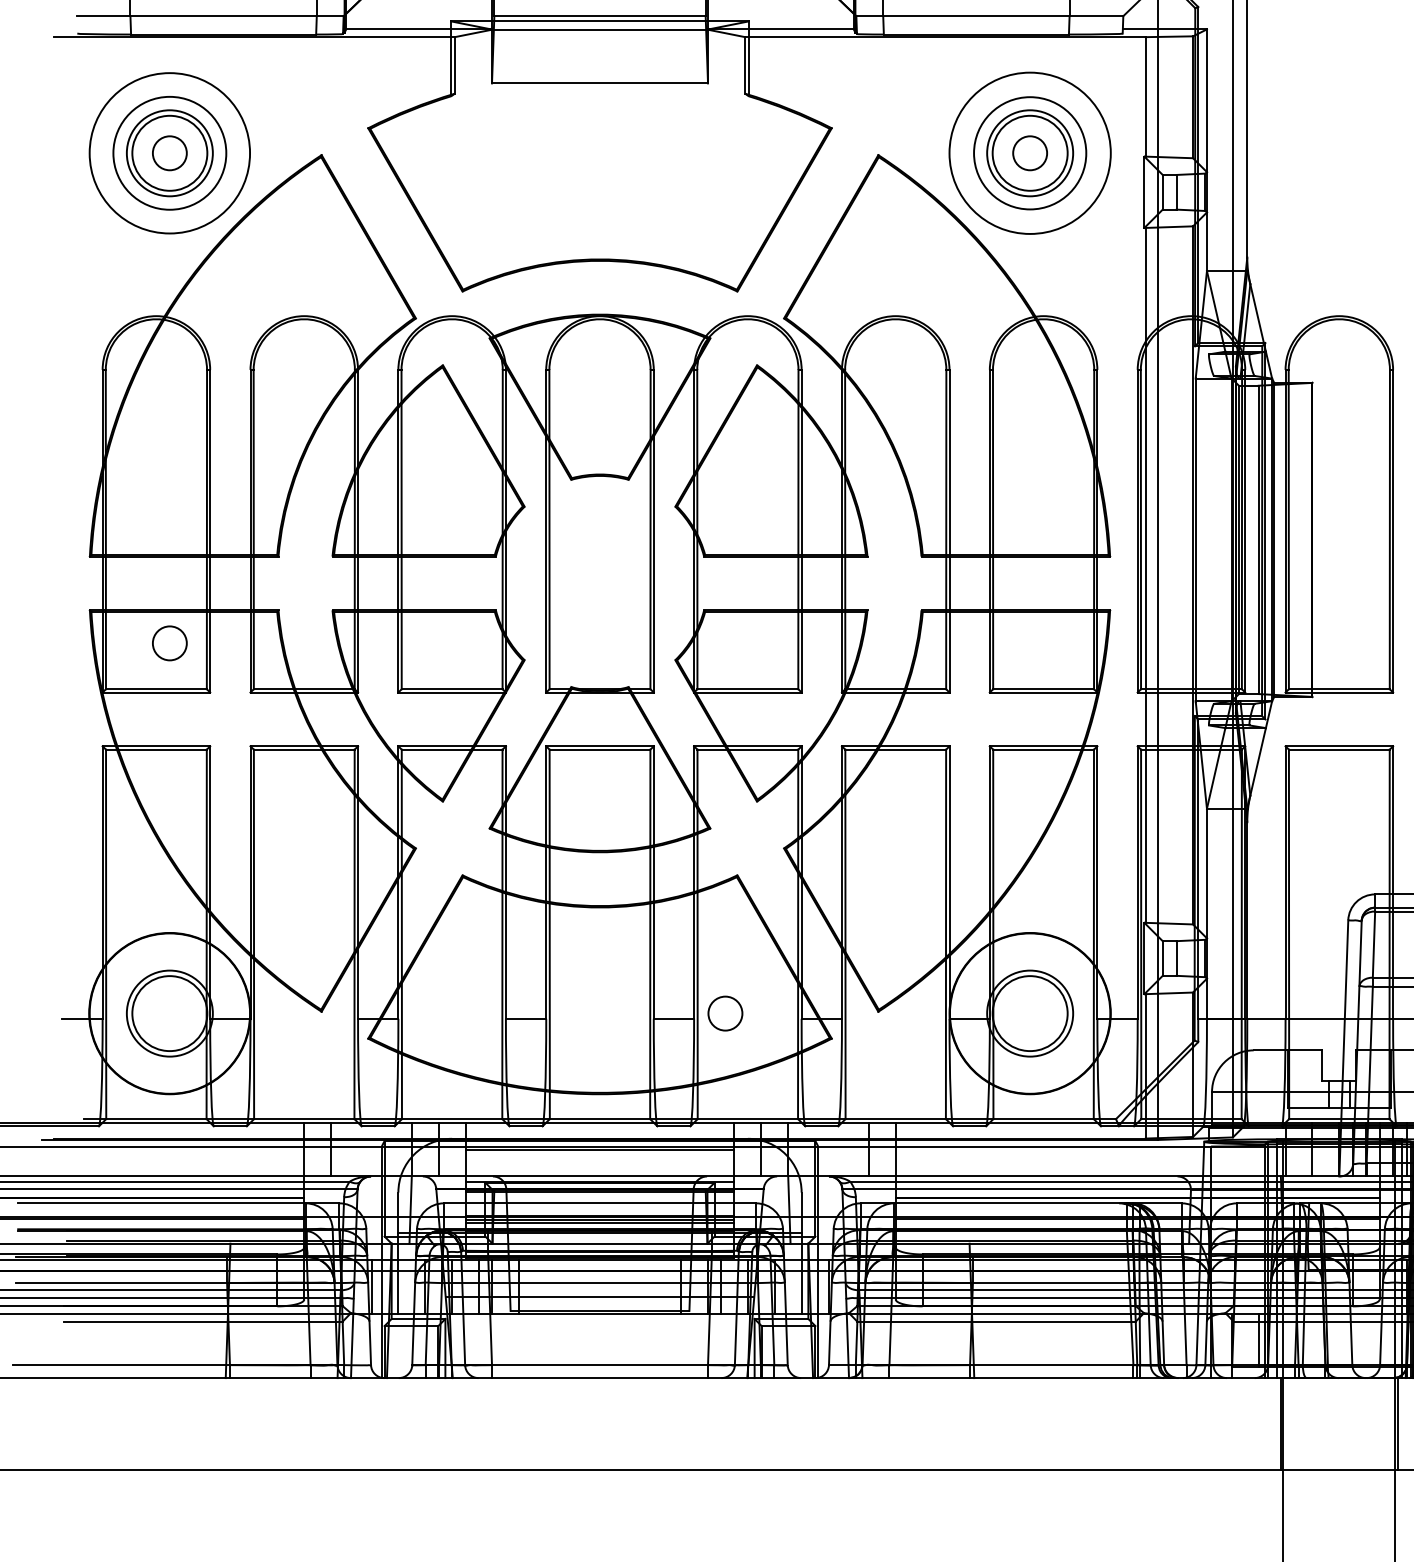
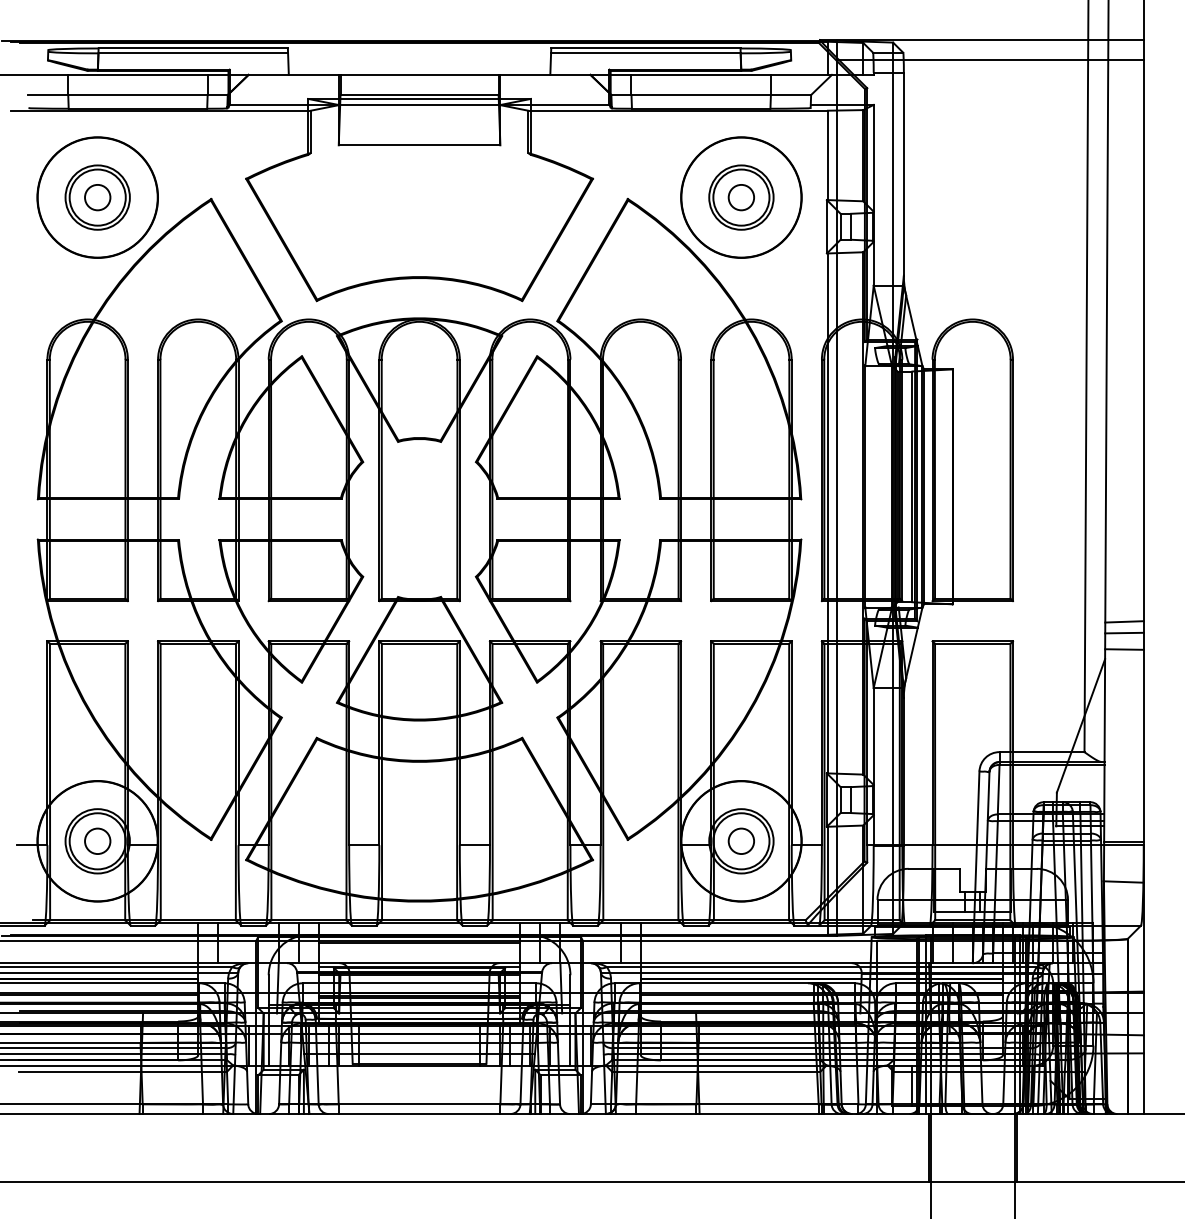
circle: (169, 153) -> (97, 197), size x1.43
circle: (1030, 153) -> (741, 197), size x1.43
circle: (169, 642) -> (97, 840), moved
circle: (724, 1012) -> (740, 840), moved

